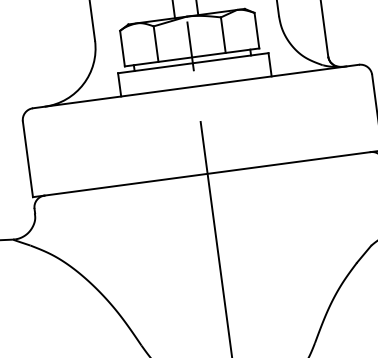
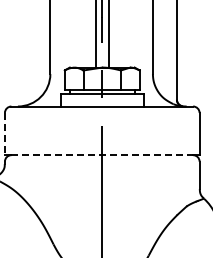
line: (27, 160) -> (4, 134), solid -> dashed
line: (208, 174) -> (102, 155), solid -> dashed

